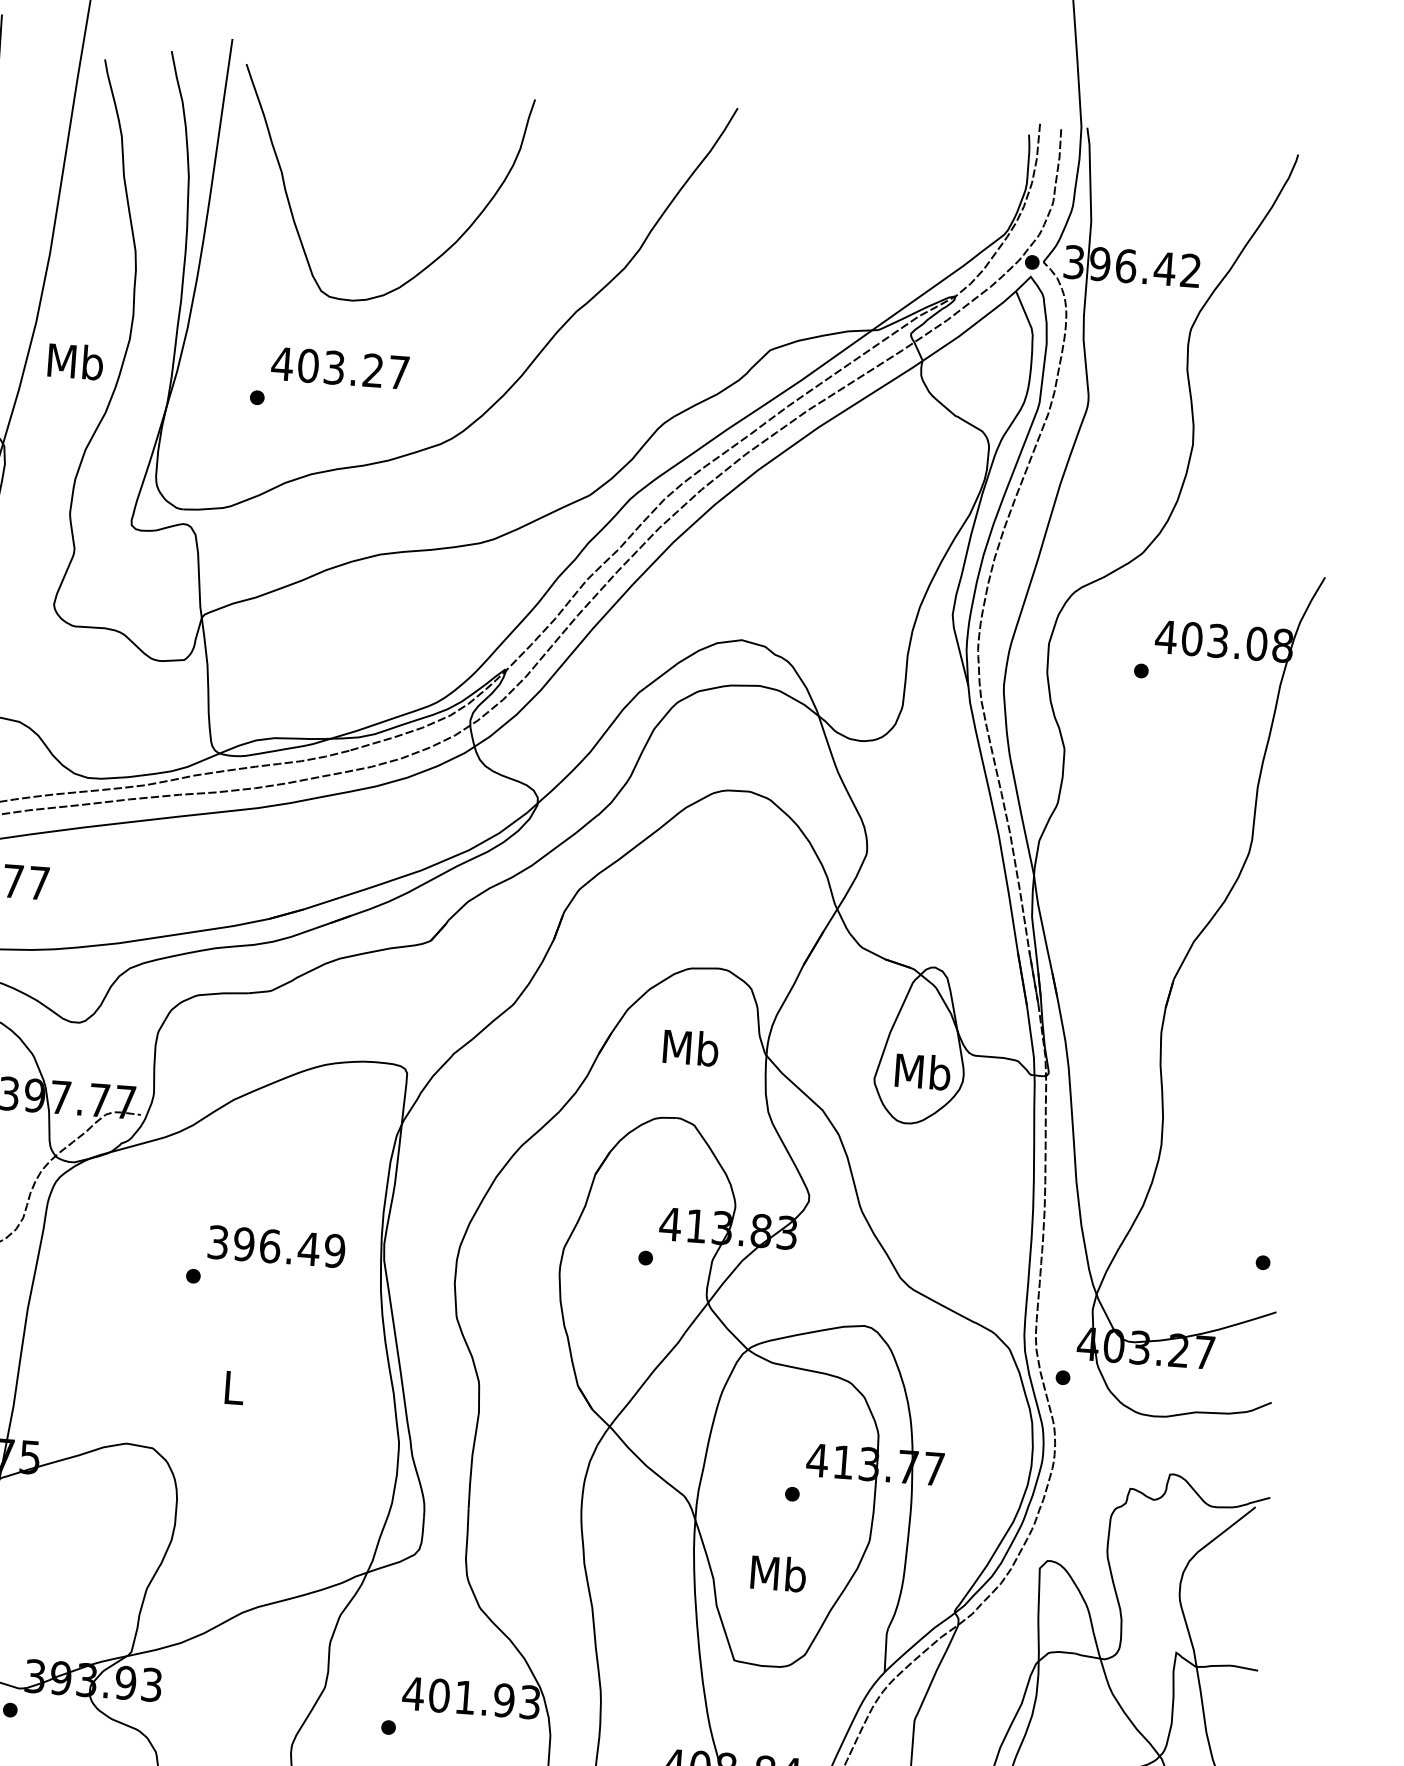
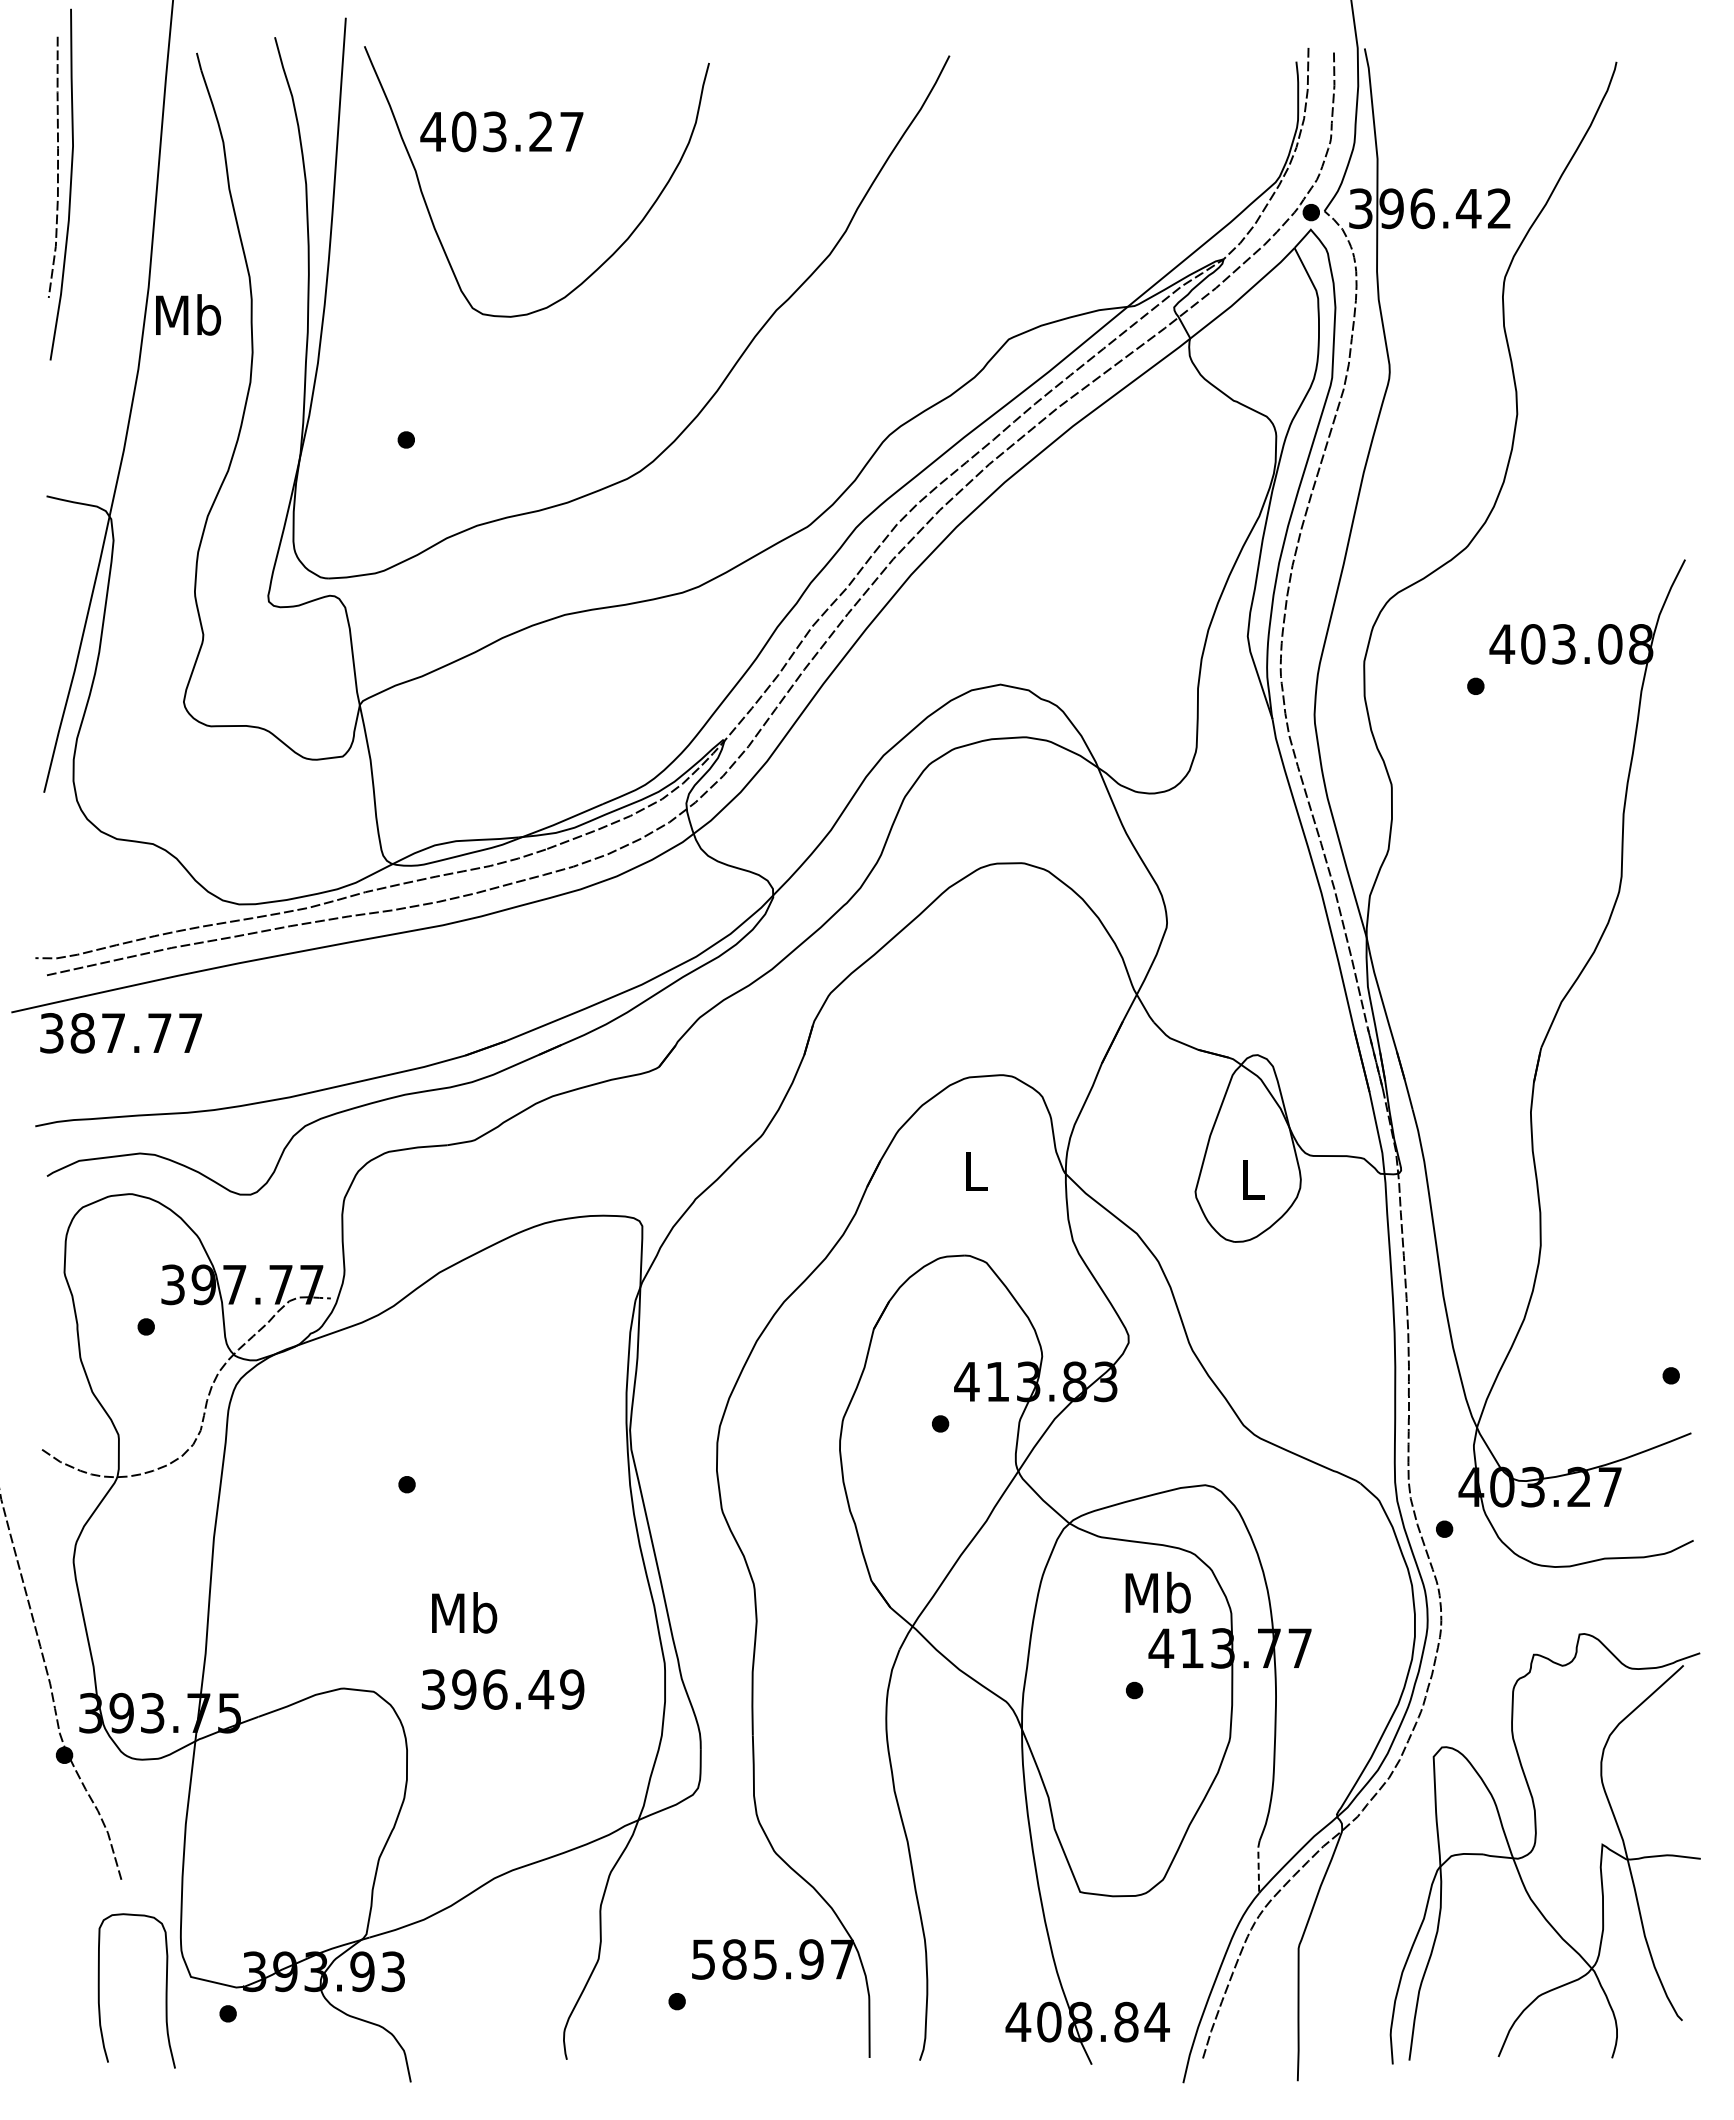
text: (75, 361) -> (188, 314), moved
text: (339, 367) -> (501, 131), moved
text: (690, 1047) -> (975, 1171), Mb -> L
text: (923, 1071) -> (1252, 1179), Mb -> L
text: (276, 1246) -> (502, 1689), moved
text: (233, 1387) -> (464, 1612), L -> Mb
text: (778, 1573) -> (1157, 1592), moved
line: (885, 1650) -> (1258, 1867), solid -> dashed
text: (470, 1697) -> (771, 1959), 401.93 -> 585.97

